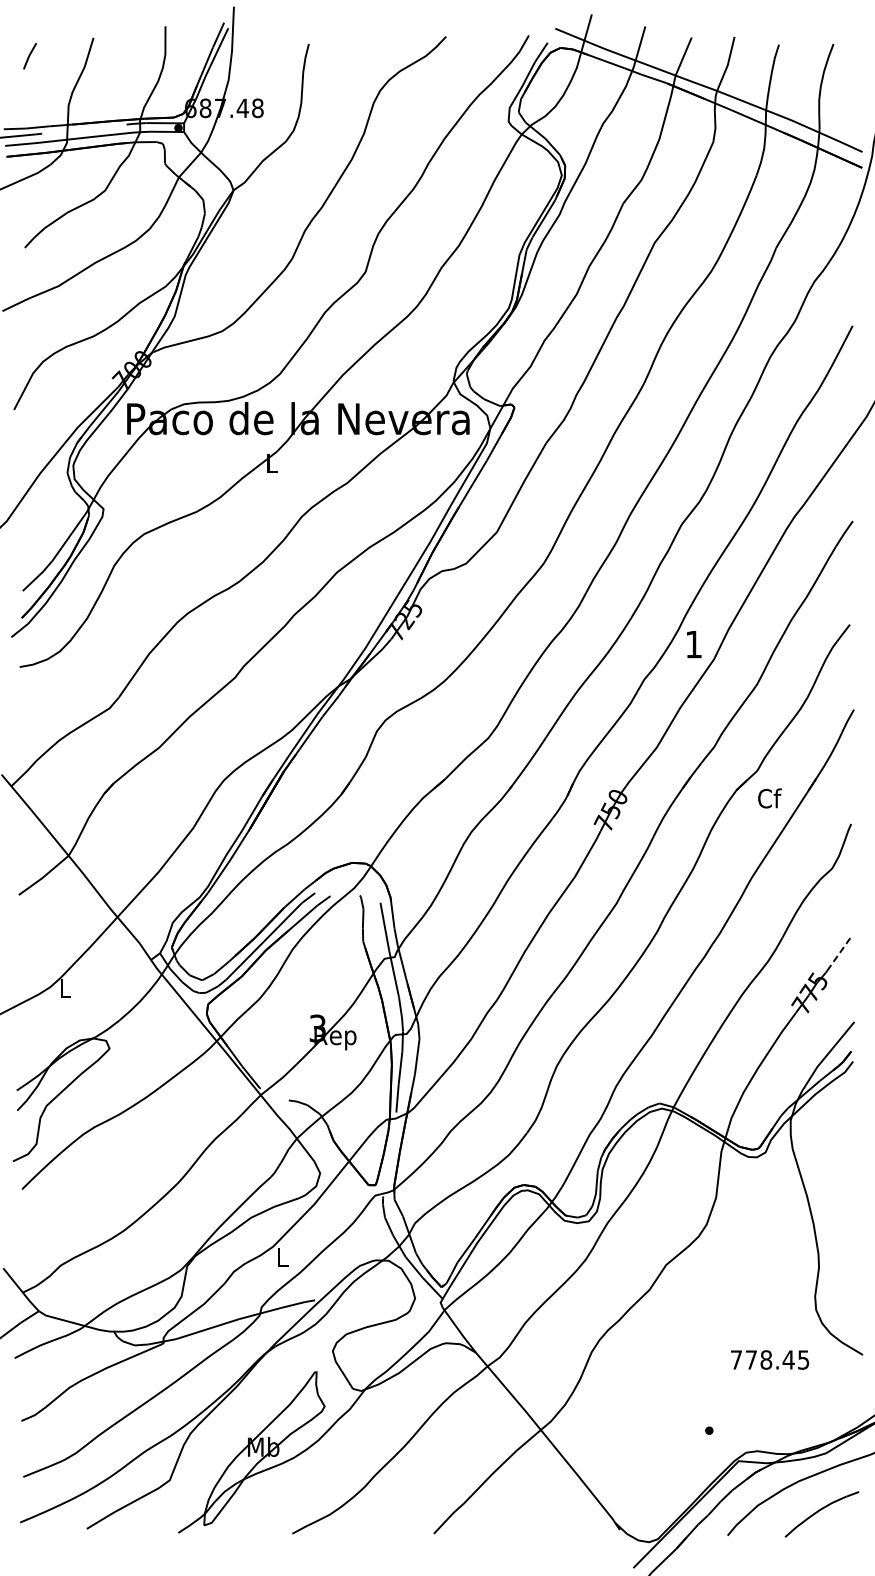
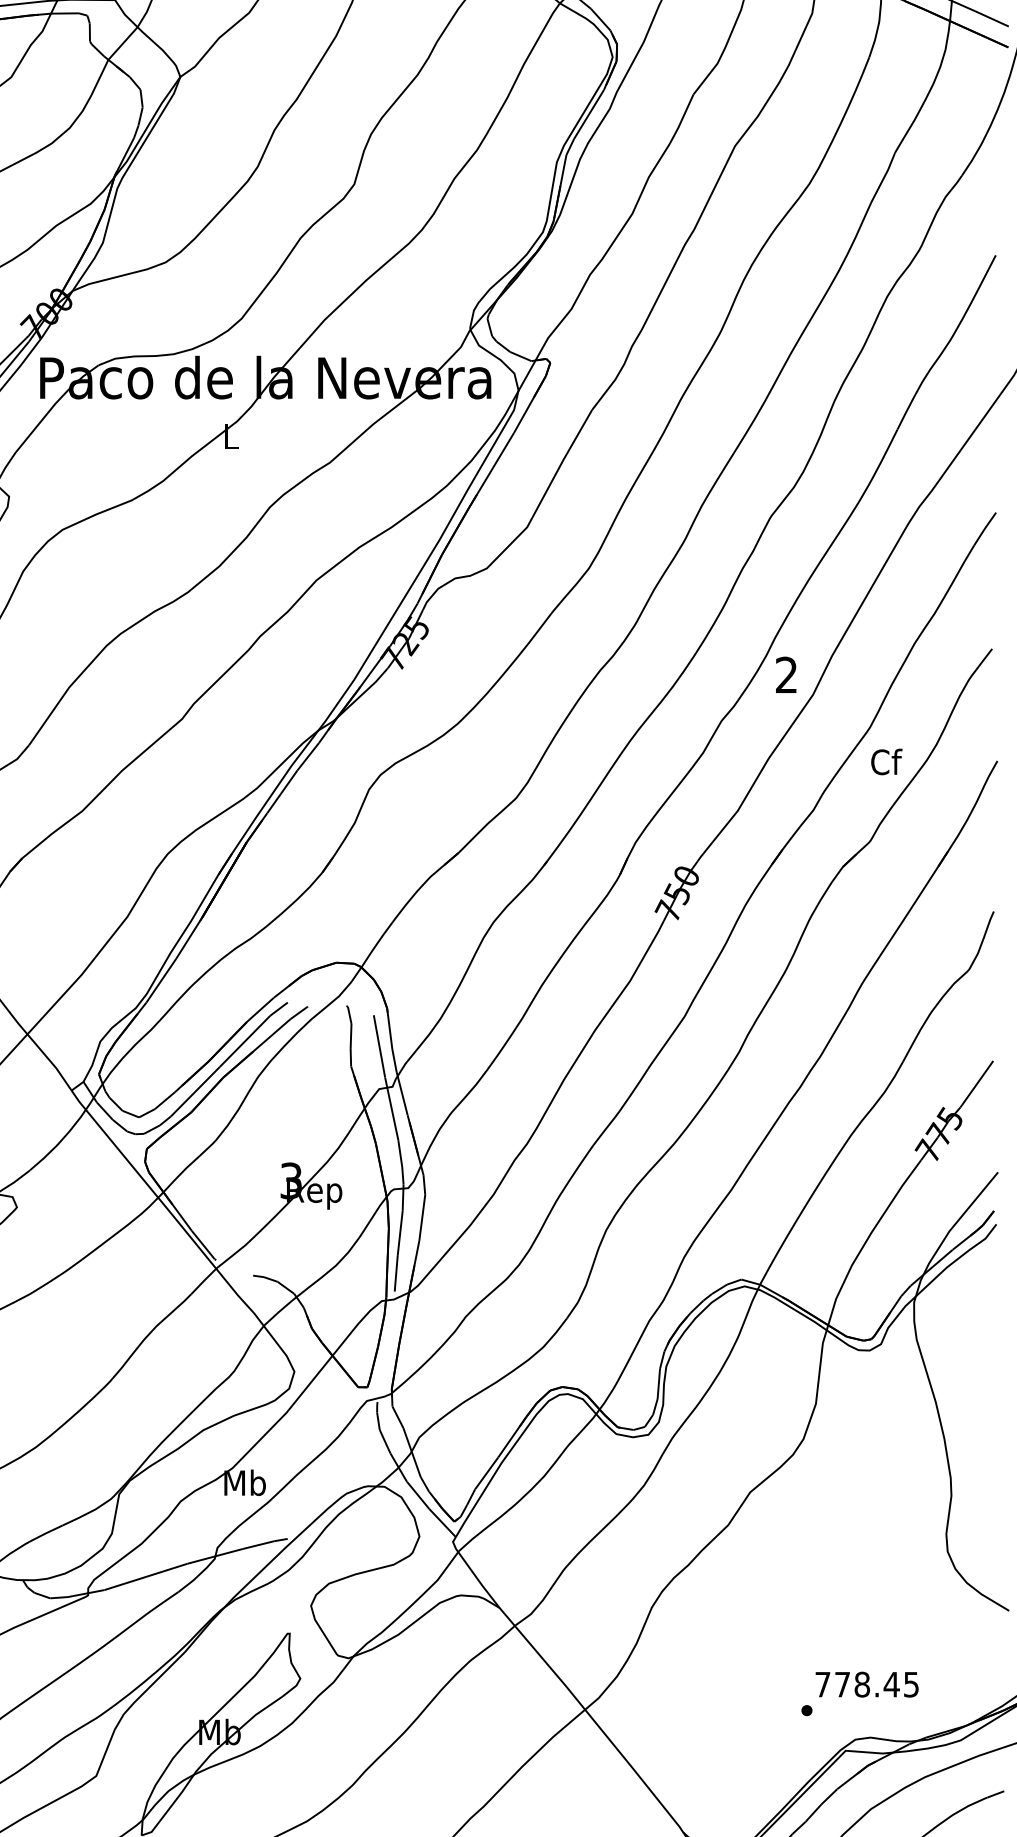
text: (693, 644) -> (786, 675), 1 -> 2
text: (769, 798) -> (886, 762), moved
line: (839, 953) -> (978, 1082), dashed -> solid
text: (282, 1257) -> (244, 1482), L -> Mb
text: (770, 1359) -> (867, 1684), moved

